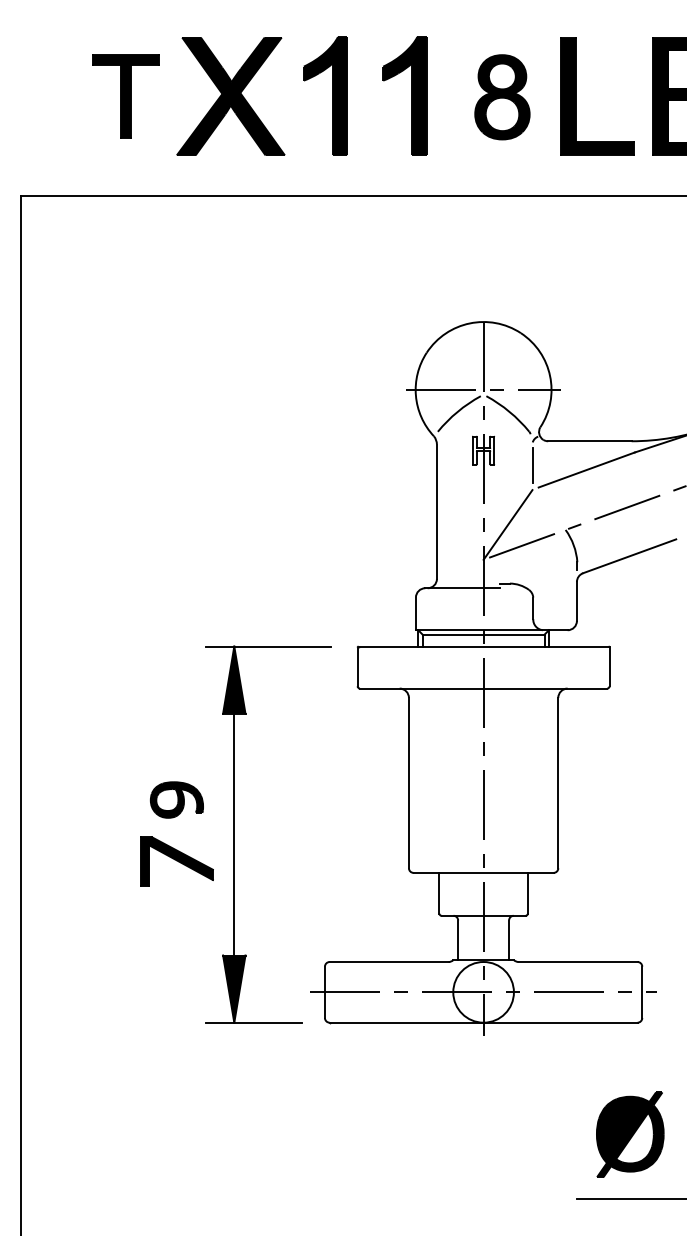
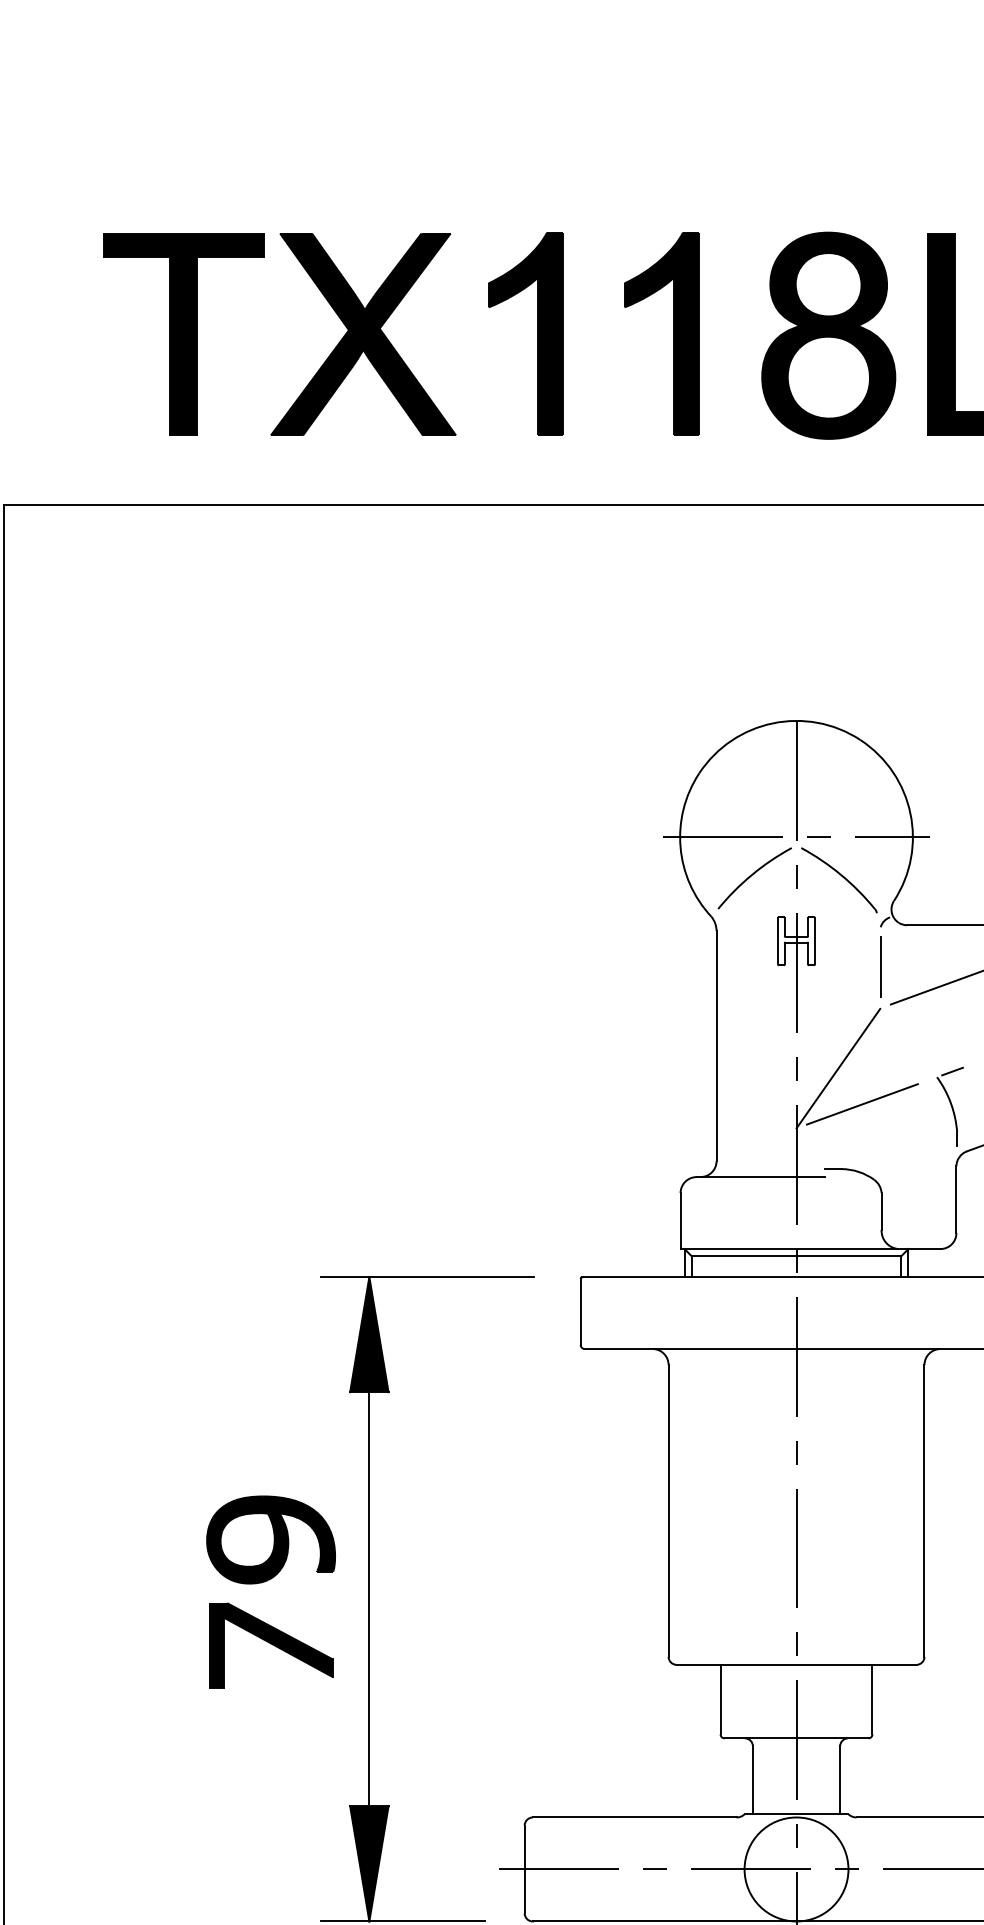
part: (125, 96) -> (182, 334), size x1.43
part: (502, 97) -> (828, 336), size x1.43
part: (176, 799) -> (270, 1539), size x1.43

